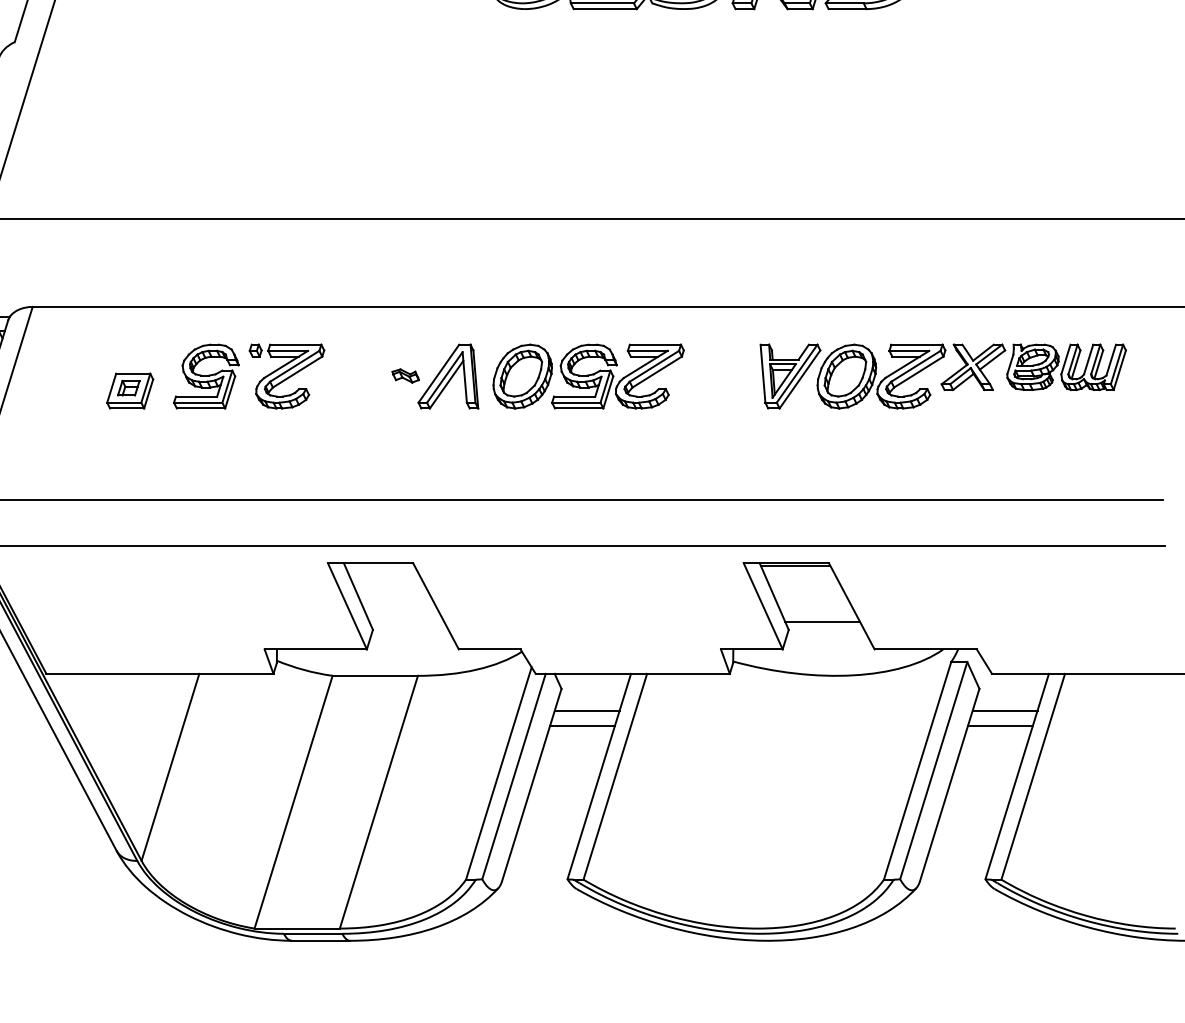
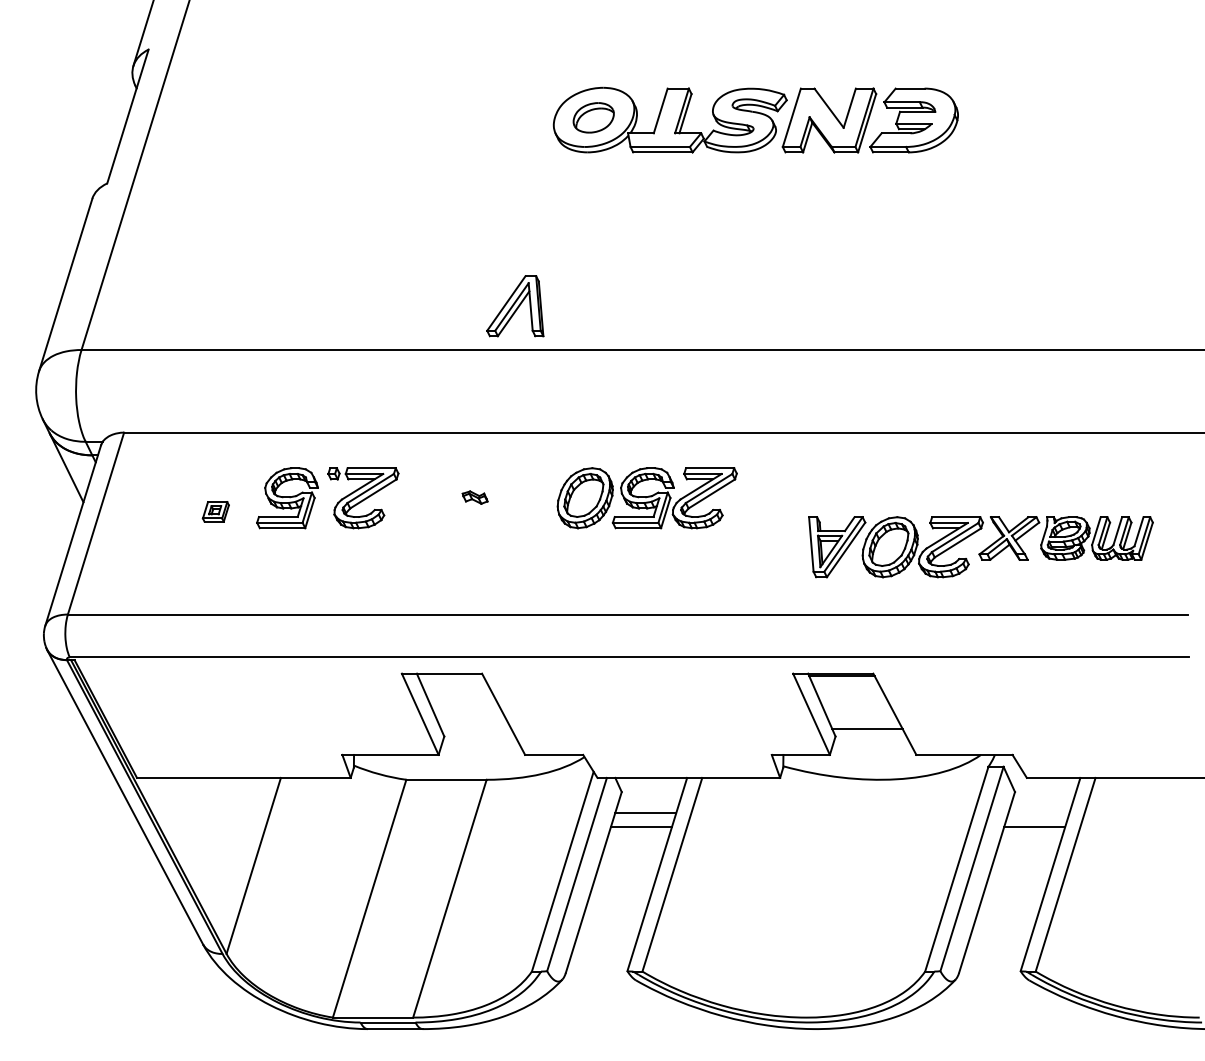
part: (448, 376) -> (515, 306), moved
part: (942, 376) -> (980, 547), moved
part: (129, 390) -> (215, 511), size x0.6
line: (1004, 710) -> (1038, 812), removed

